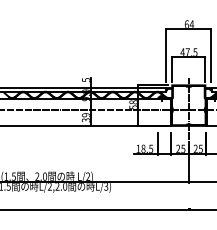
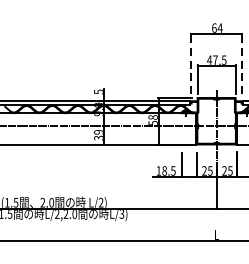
line: (166, 55) -> (191, 63), solid -> dashed
line: (211, 55) -> (242, 63), solid -> dashed

